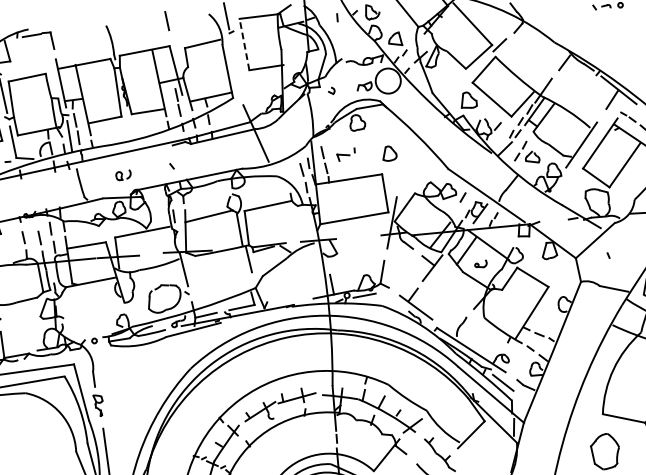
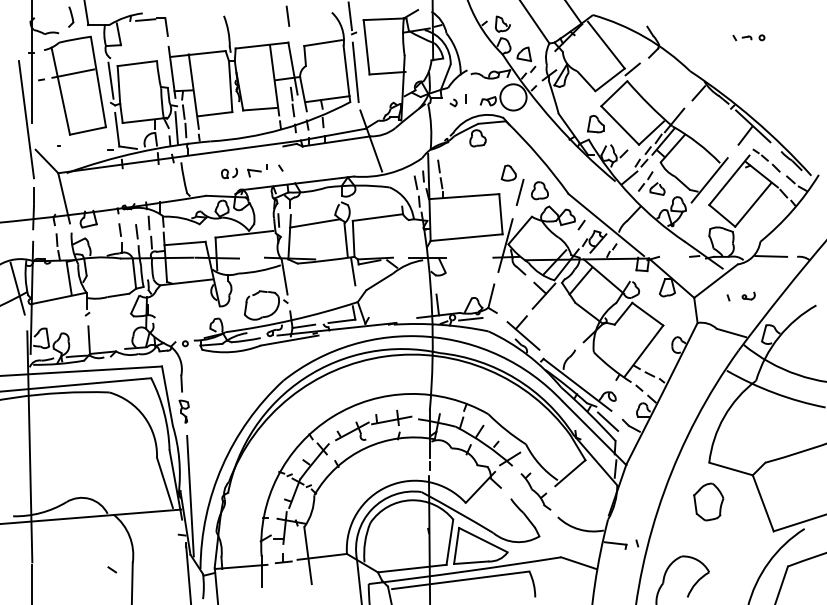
line: (337, 17) -> (465, 98), moved
line: (244, 43) -> (366, 46), dashed -> solid
line: (235, 69) -> (355, 72), added
part: (346, 154) -> (257, 170), moved
part: (420, 167) -> (539, 190), added
line: (401, 171) -> (519, 192), added
part: (480, 263) -> (748, 295), moved

